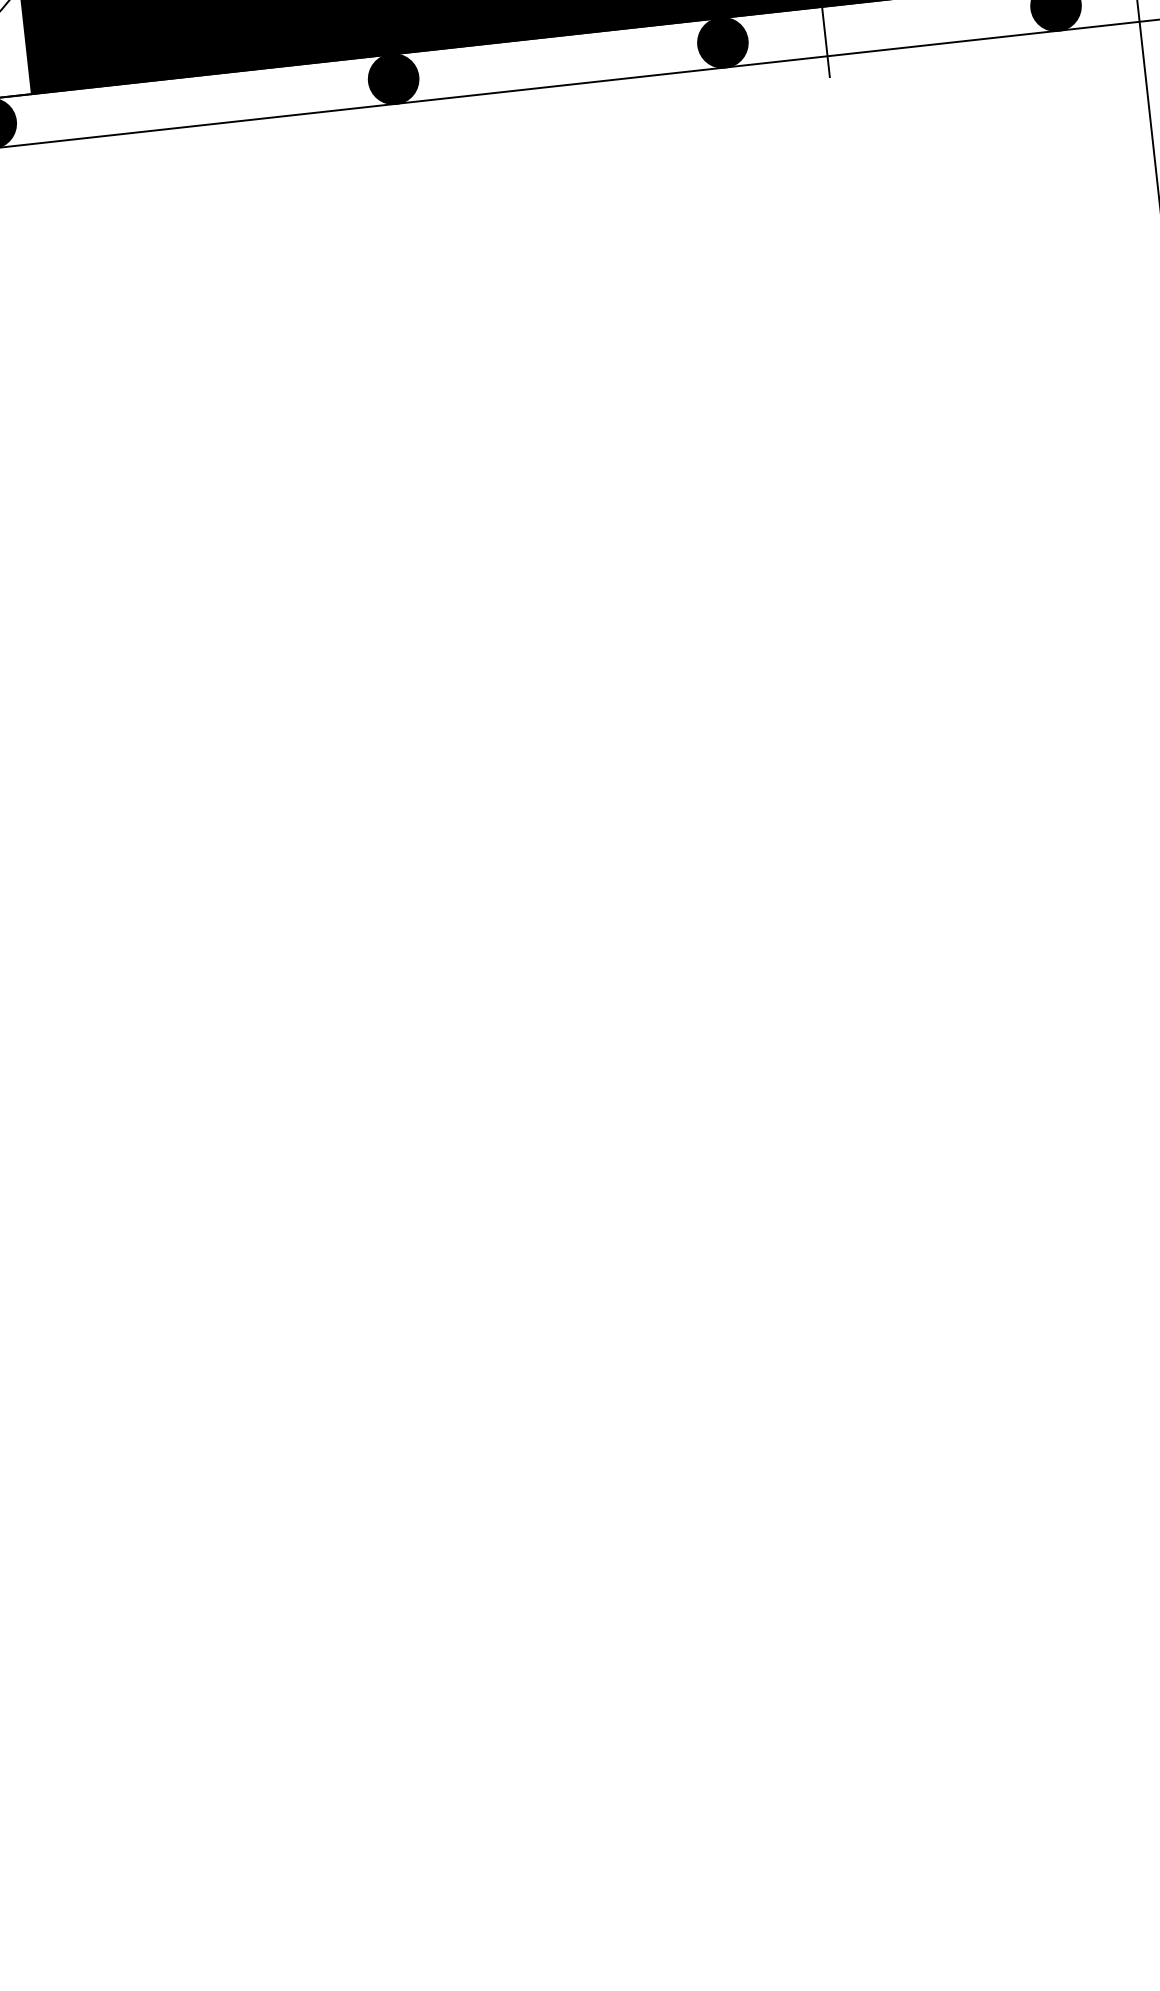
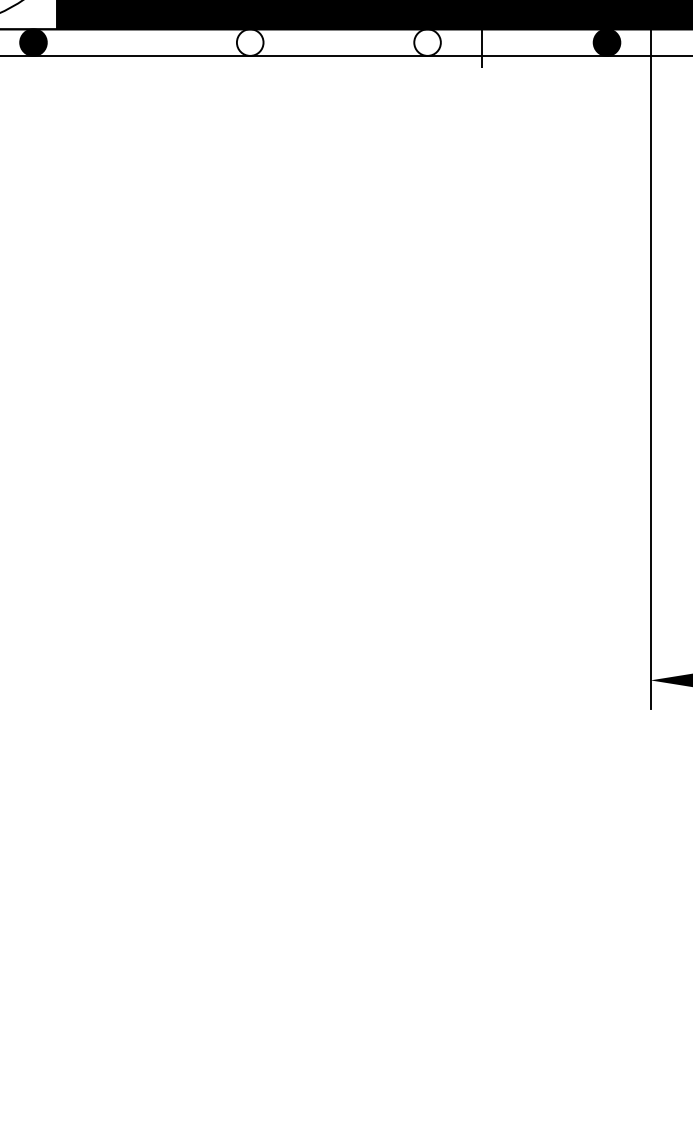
fill: (722, 42) -> (427, 42), removed
fill: (392, 79) -> (249, 42), removed

